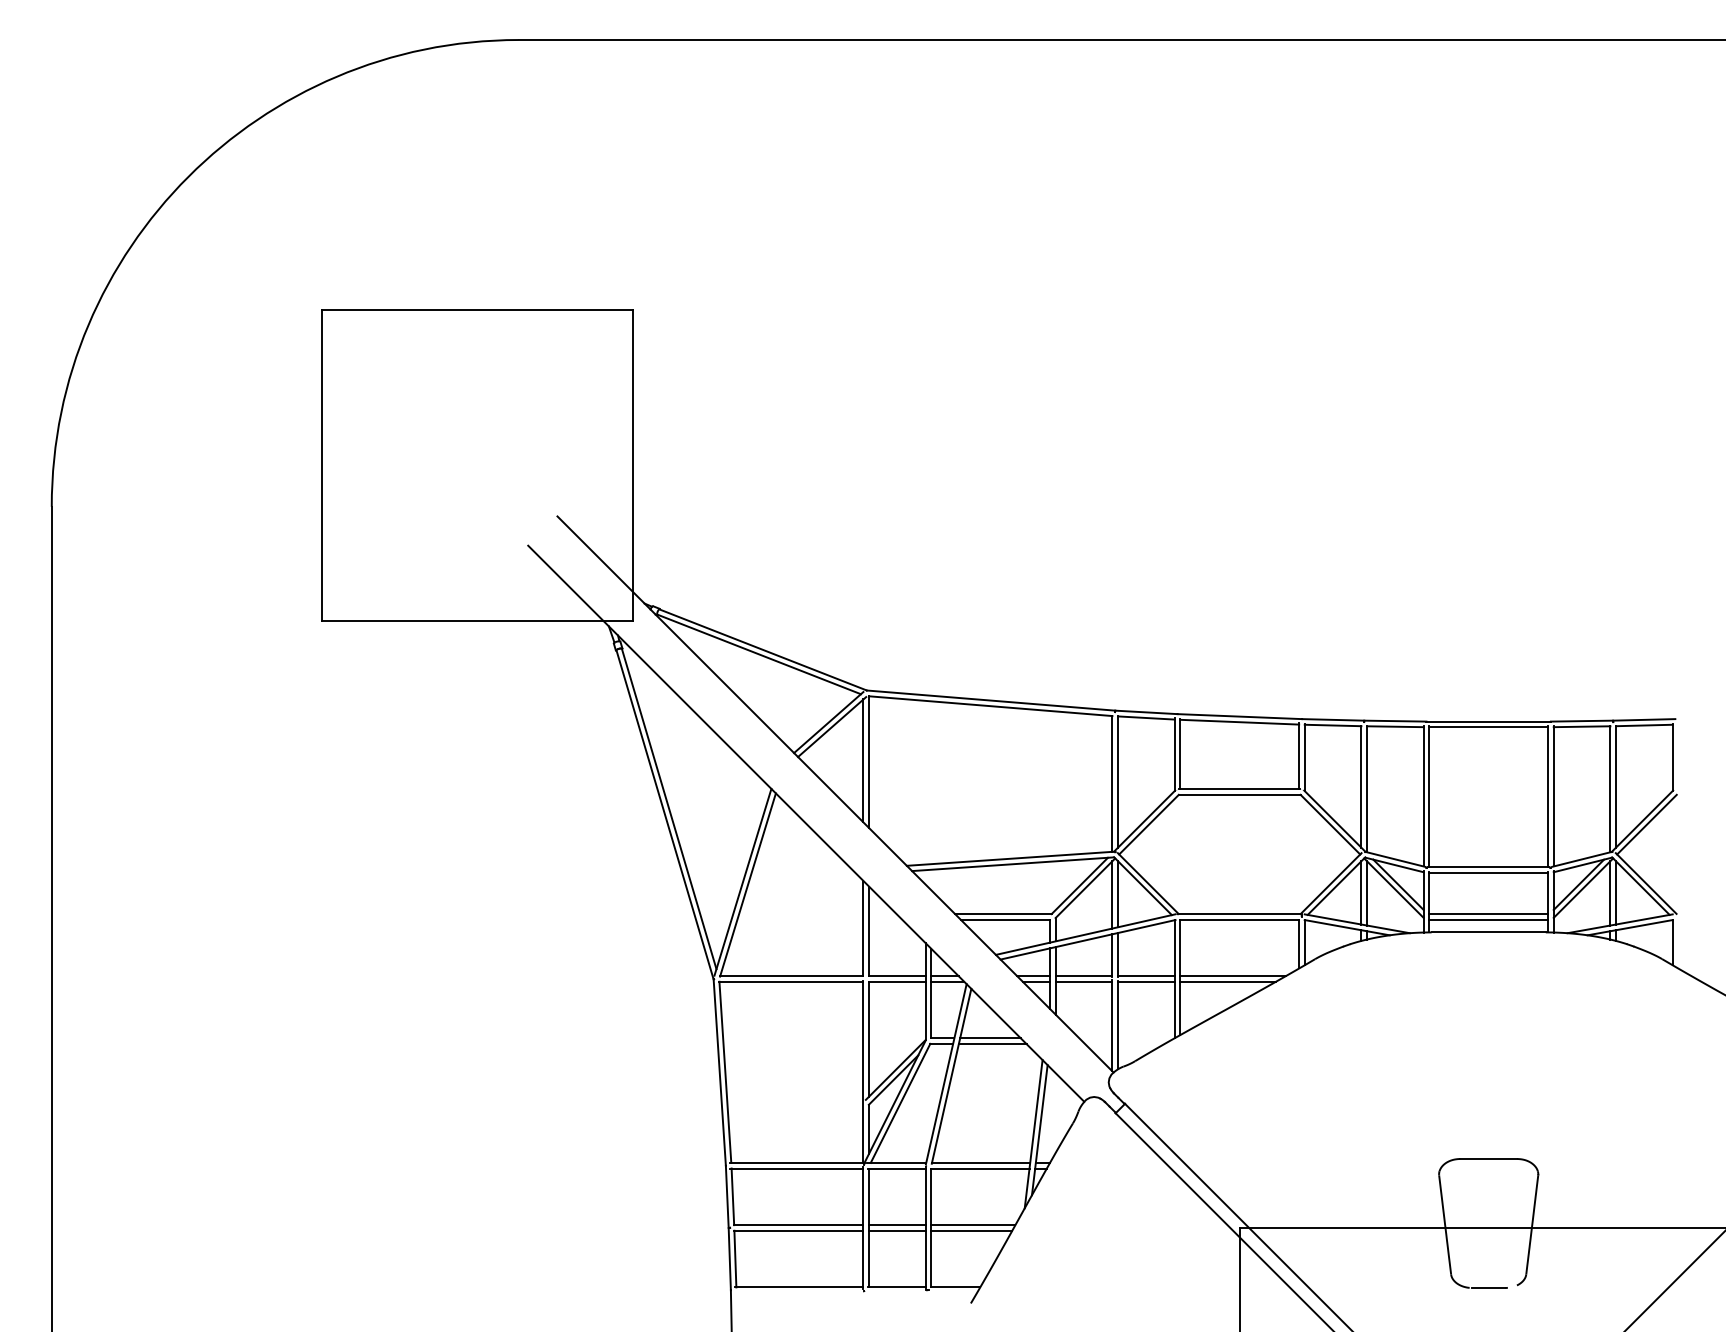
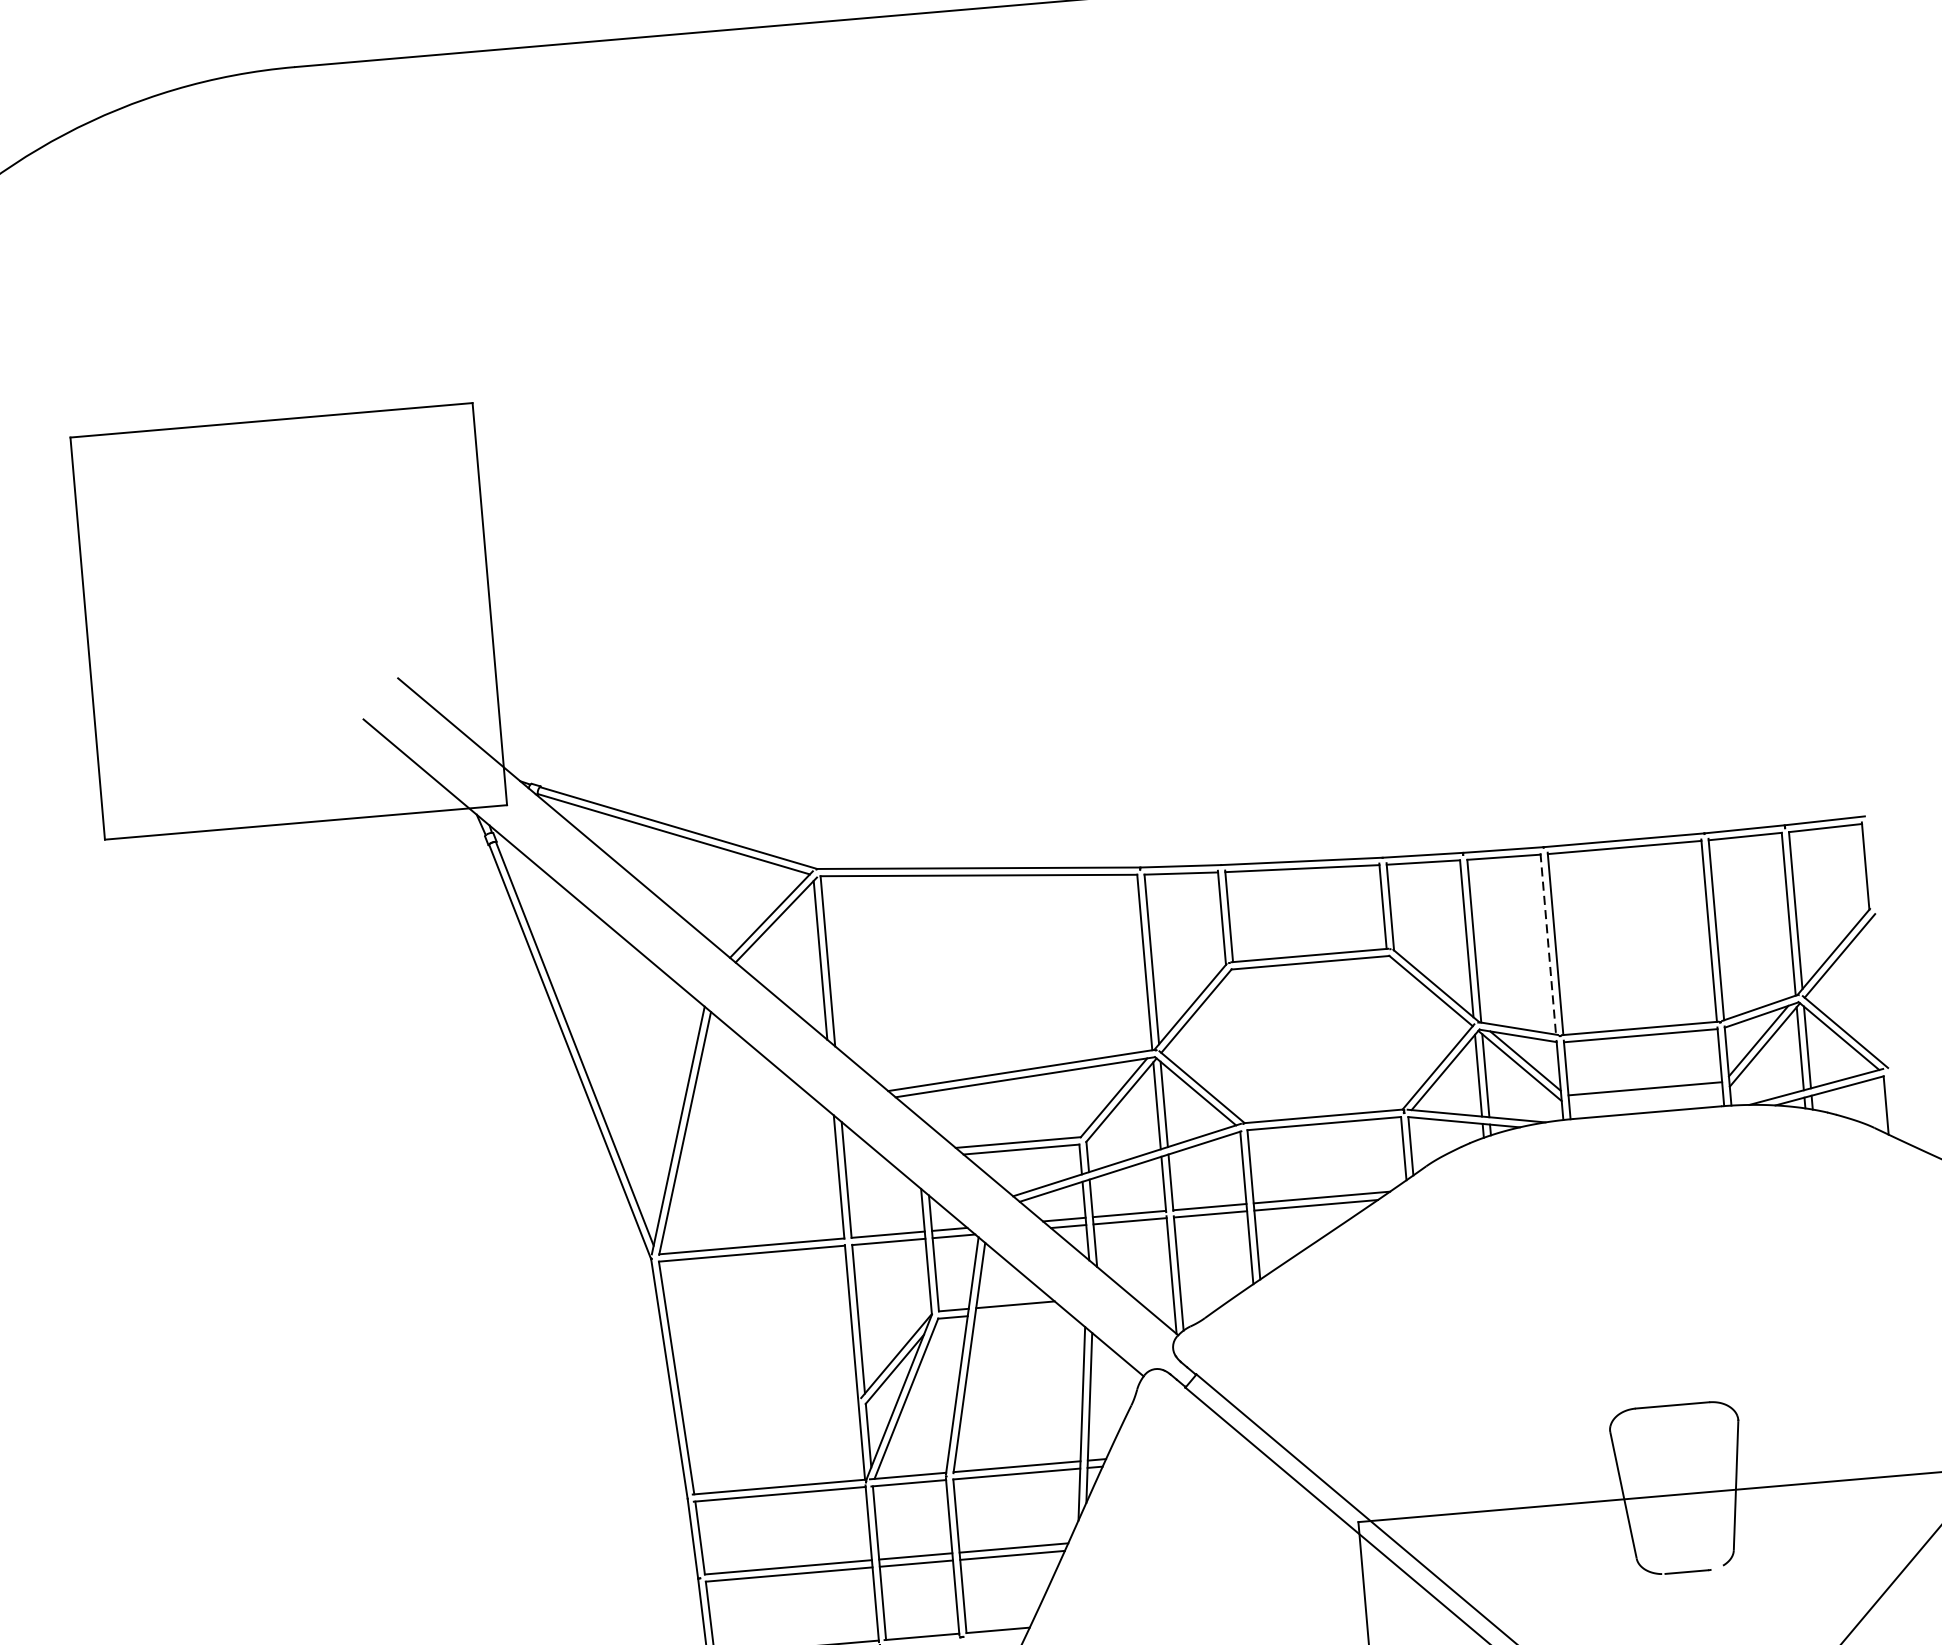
line: (1423, 796) -> (1548, 944), solid -> dashed
line: (1488, 919) -> (1645, 1095), removed
line: (992, 1044) -> (1018, 1312), removed

